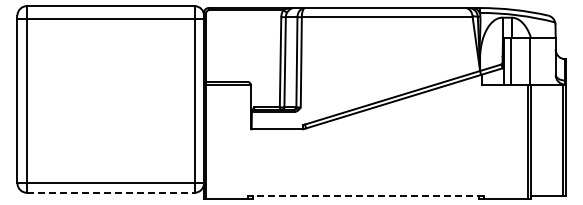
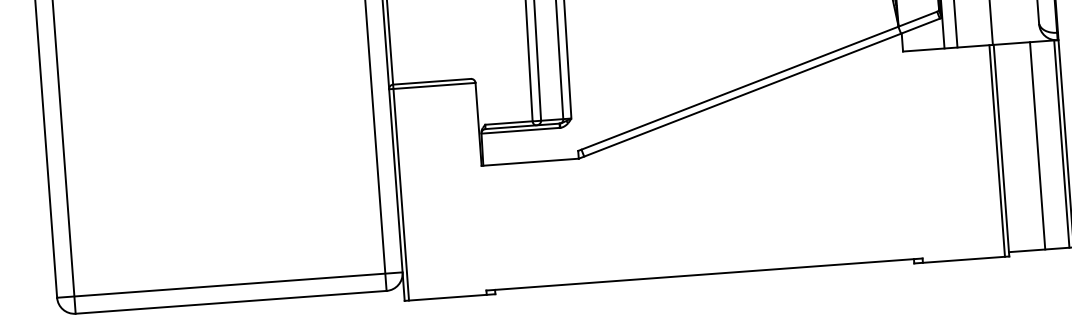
line: (550, 140) -> (1038, 145), added
line: (110, 192) -> (230, 301), dashed -> solid
line: (366, 196) -> (705, 274), dashed -> solid

